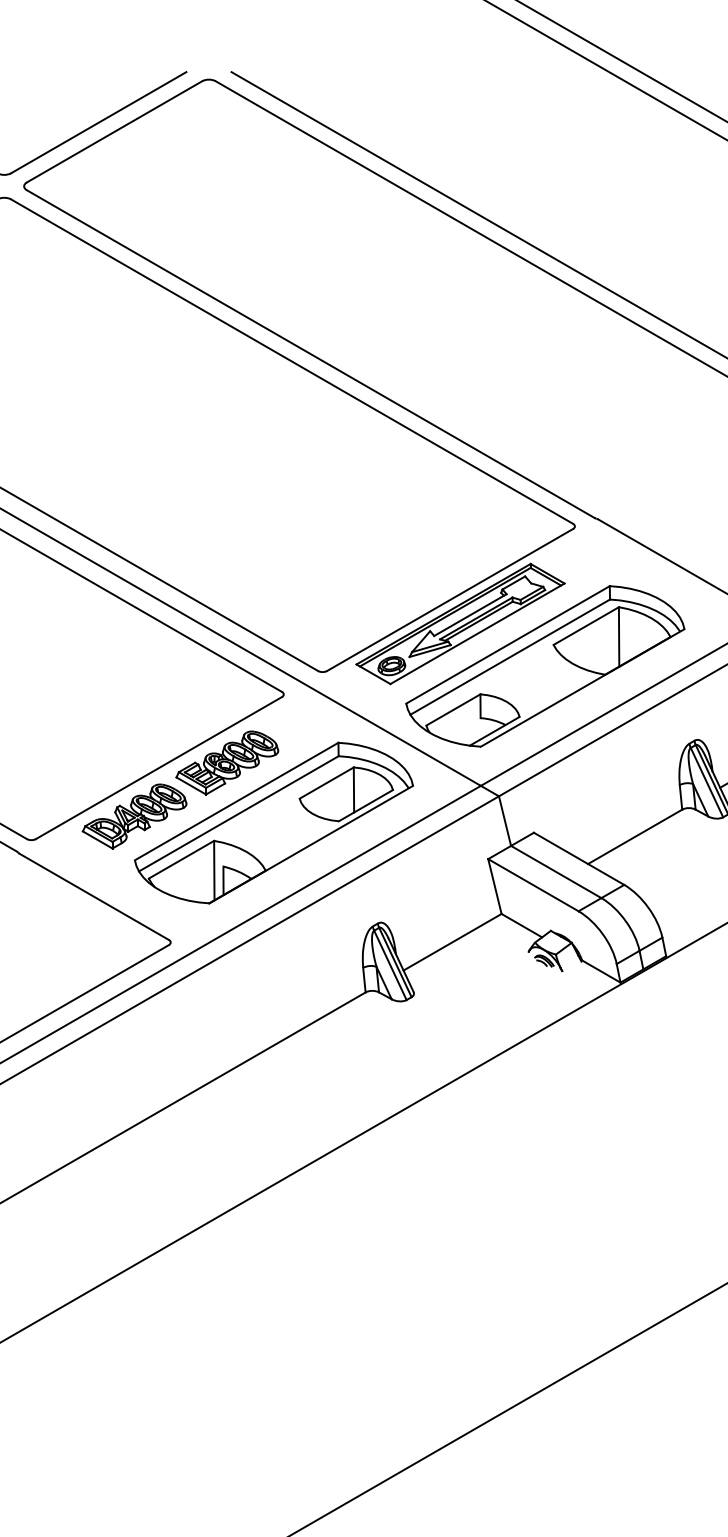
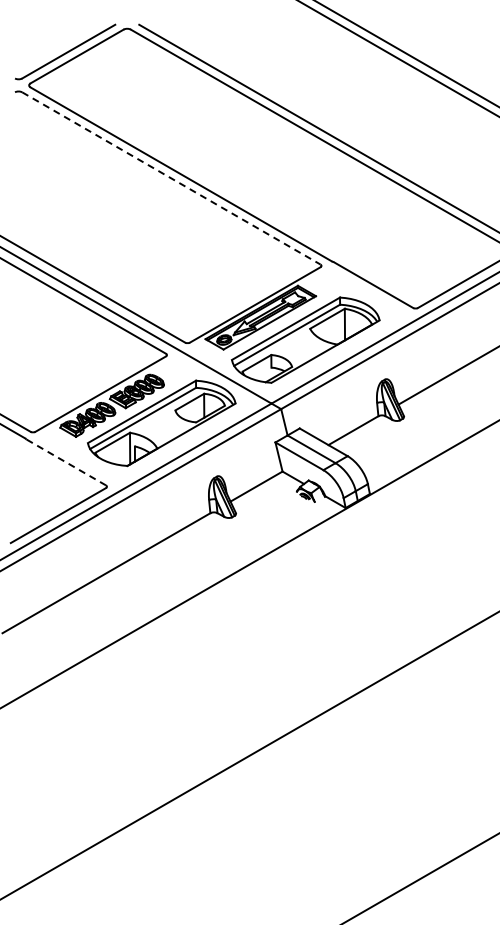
line: (292, 361) -> (171, 178), solid -> dashed
line: (94, 896) -> (66, 462), solid -> dashed

